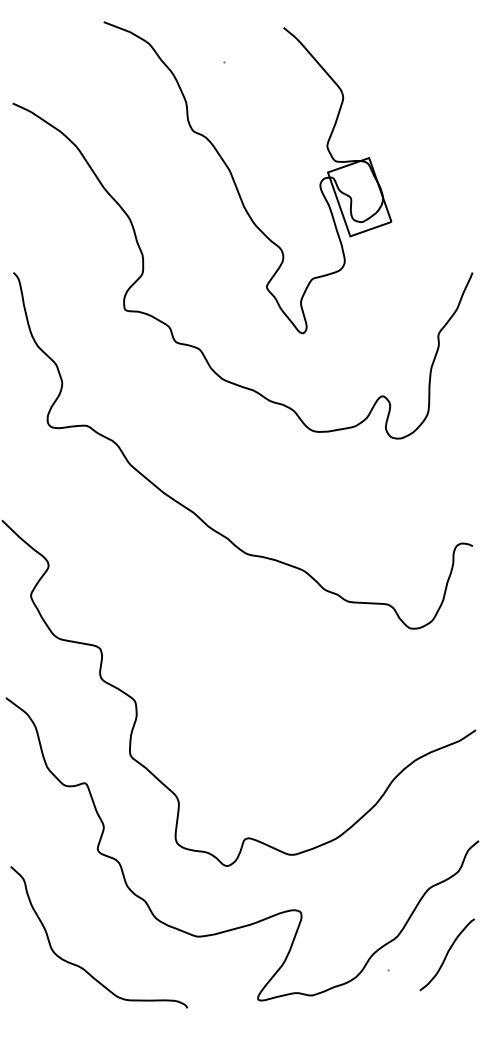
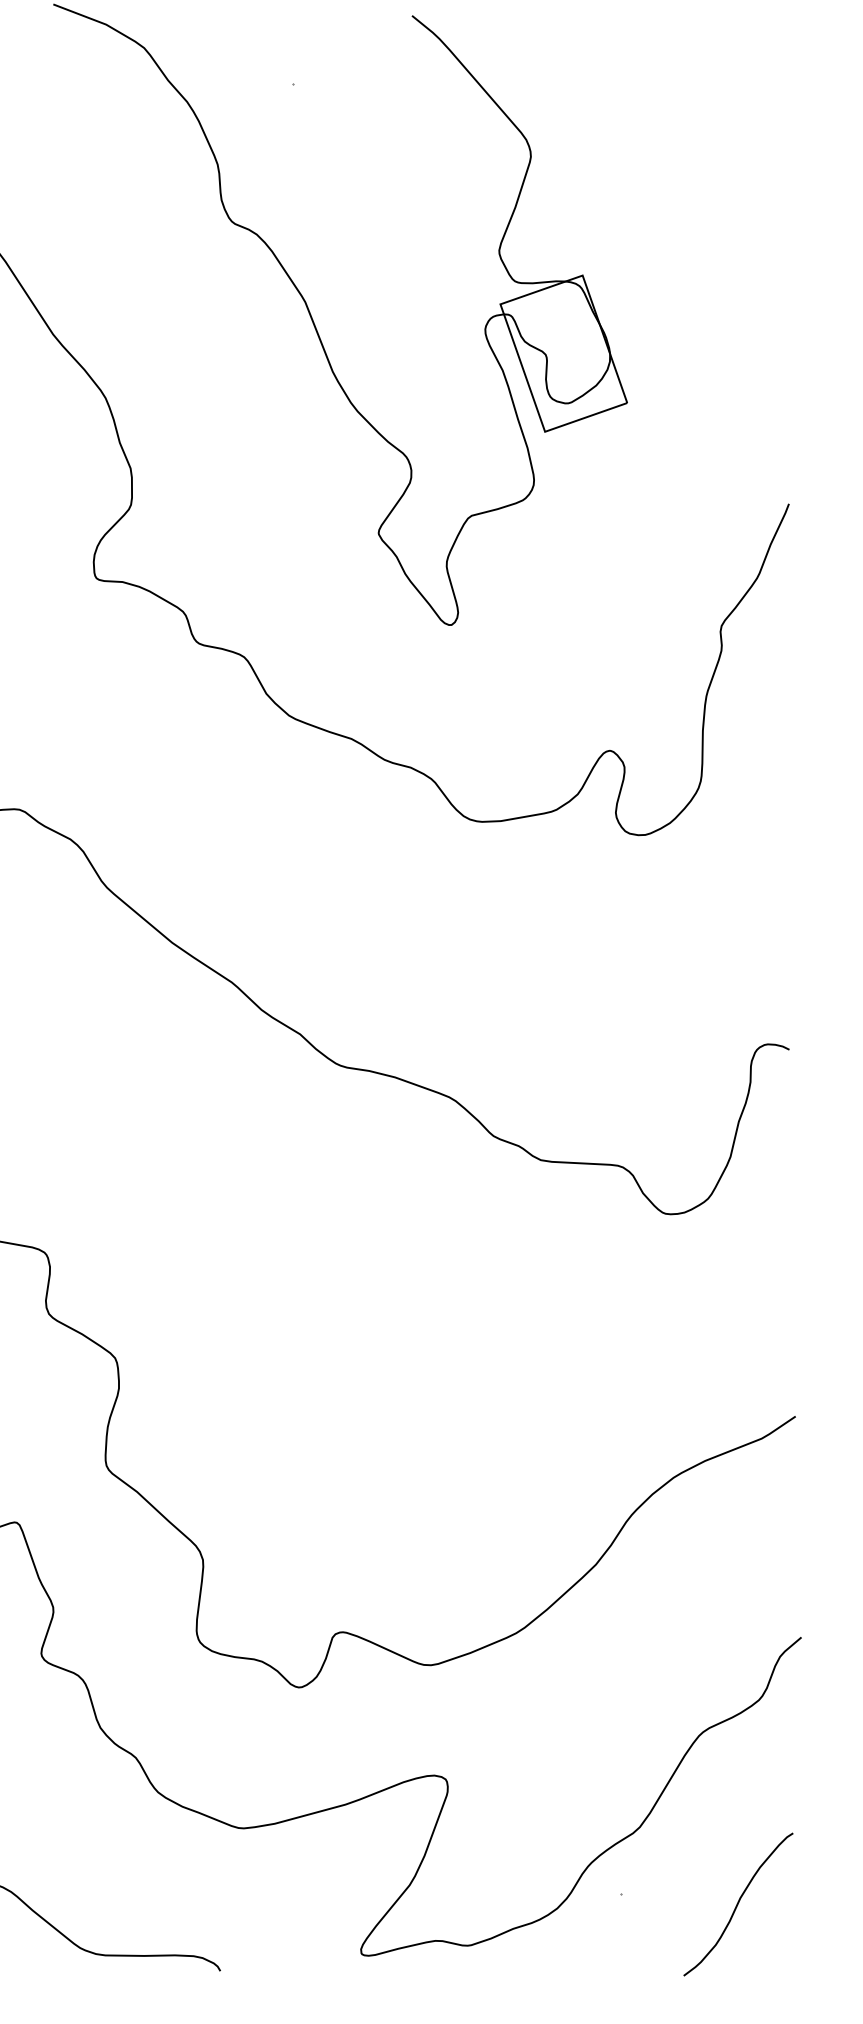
curve: (446, 954) -> (736, 1903), moved

